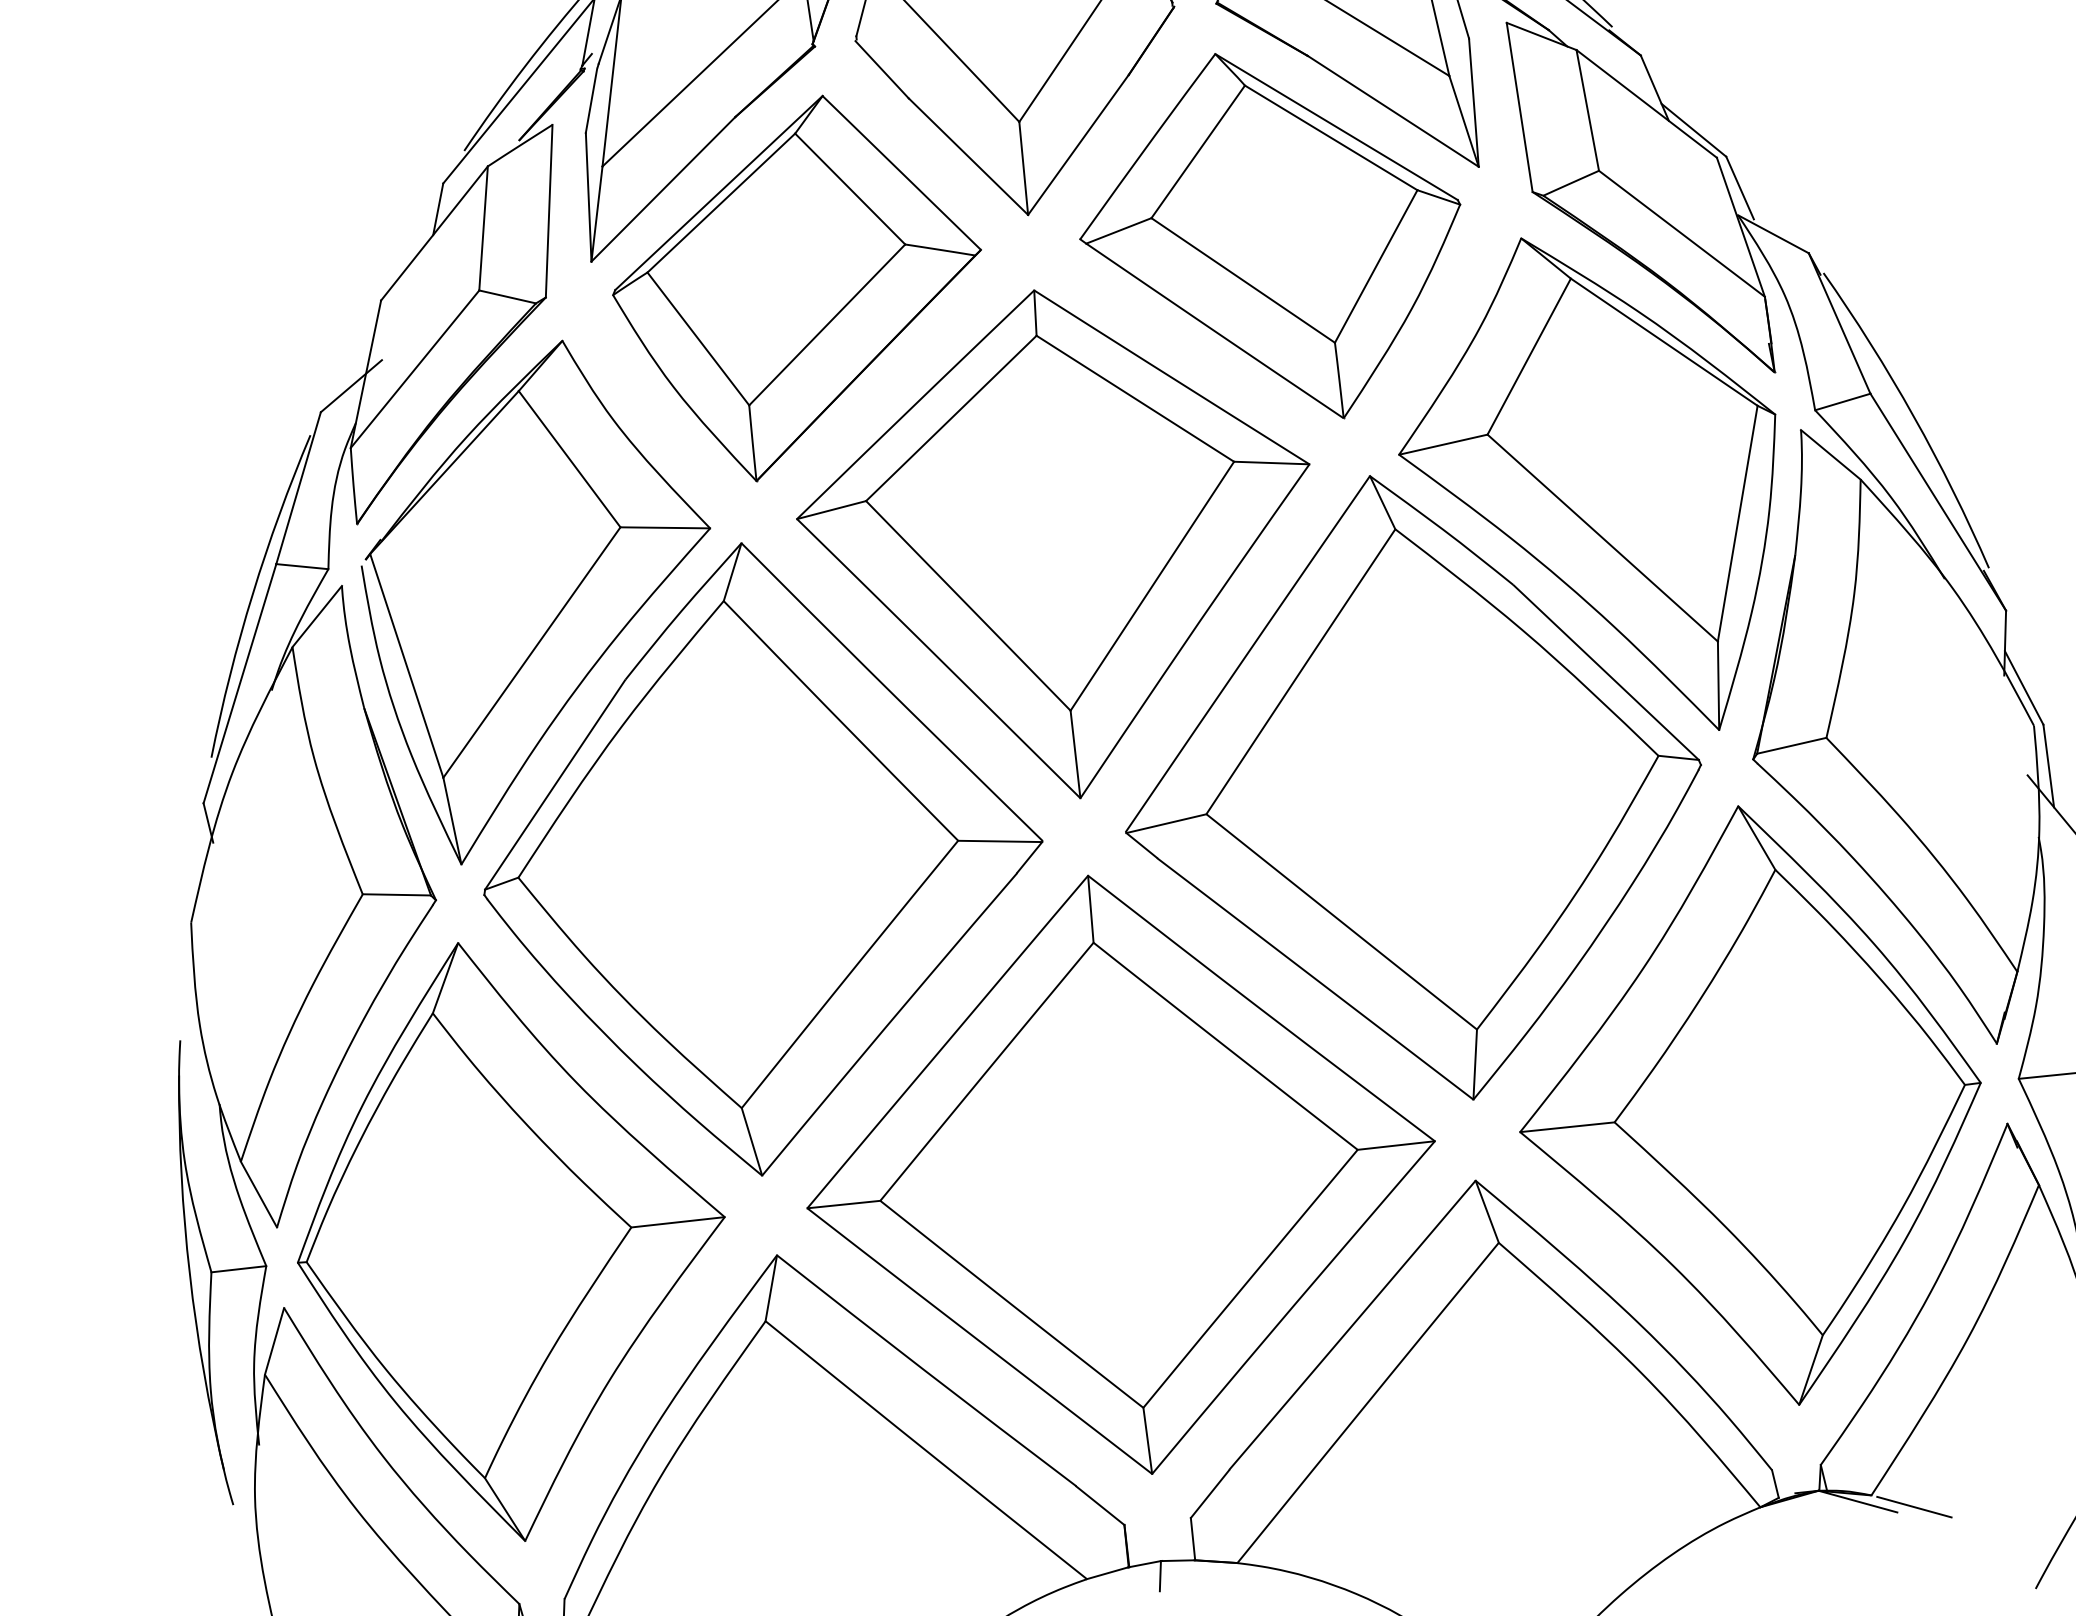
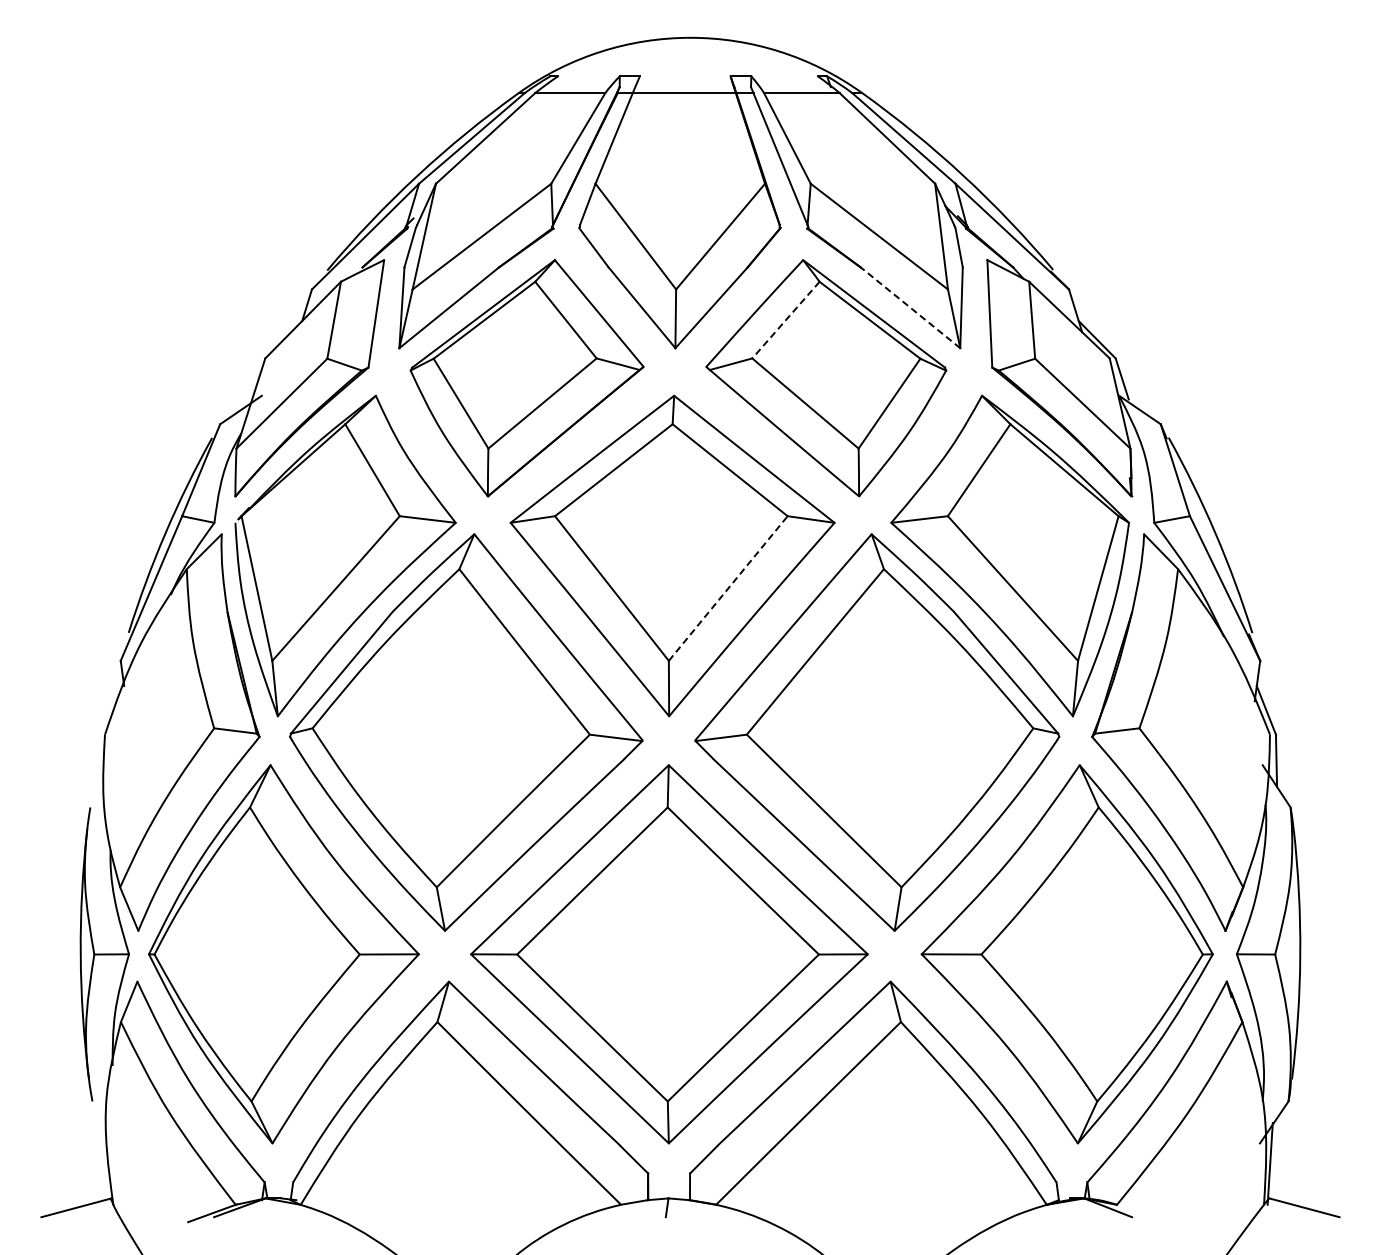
line: (1393, 110) -> (910, 307), solid -> dashed
line: (1197, 152) -> (785, 320), solid -> dashed
line: (1152, 586) -> (728, 588), solid -> dashed
line: (1913, 1506) -> (1142, 1214), removed

